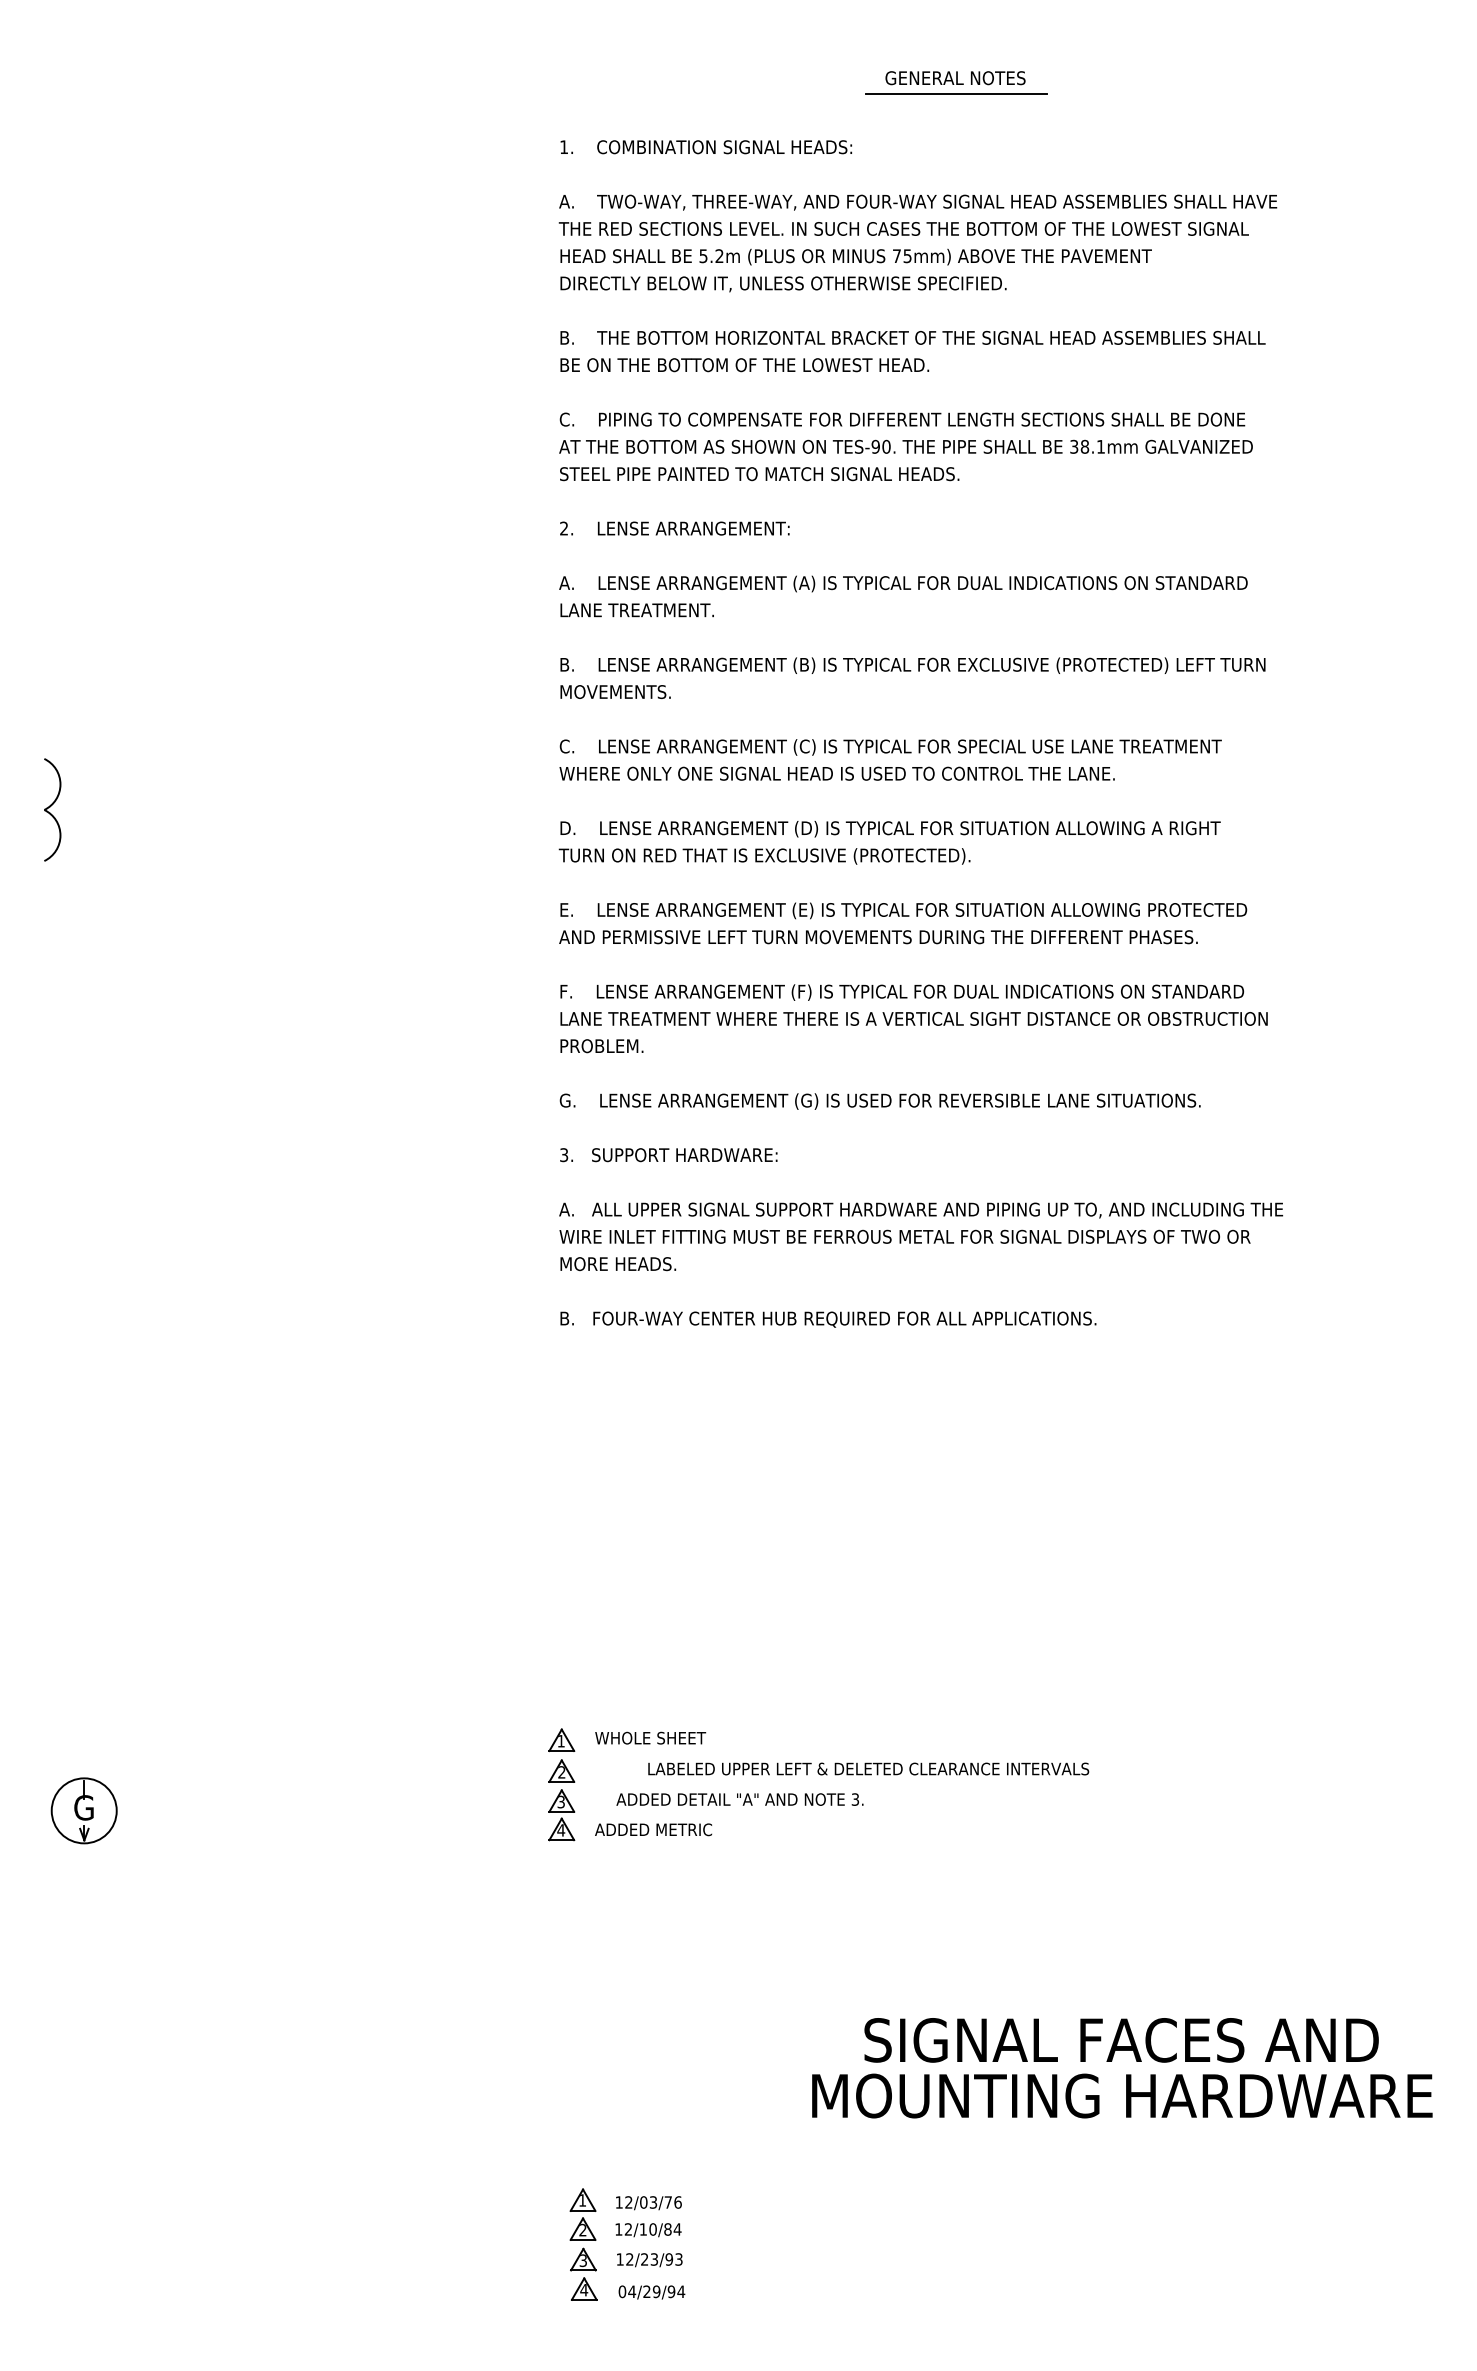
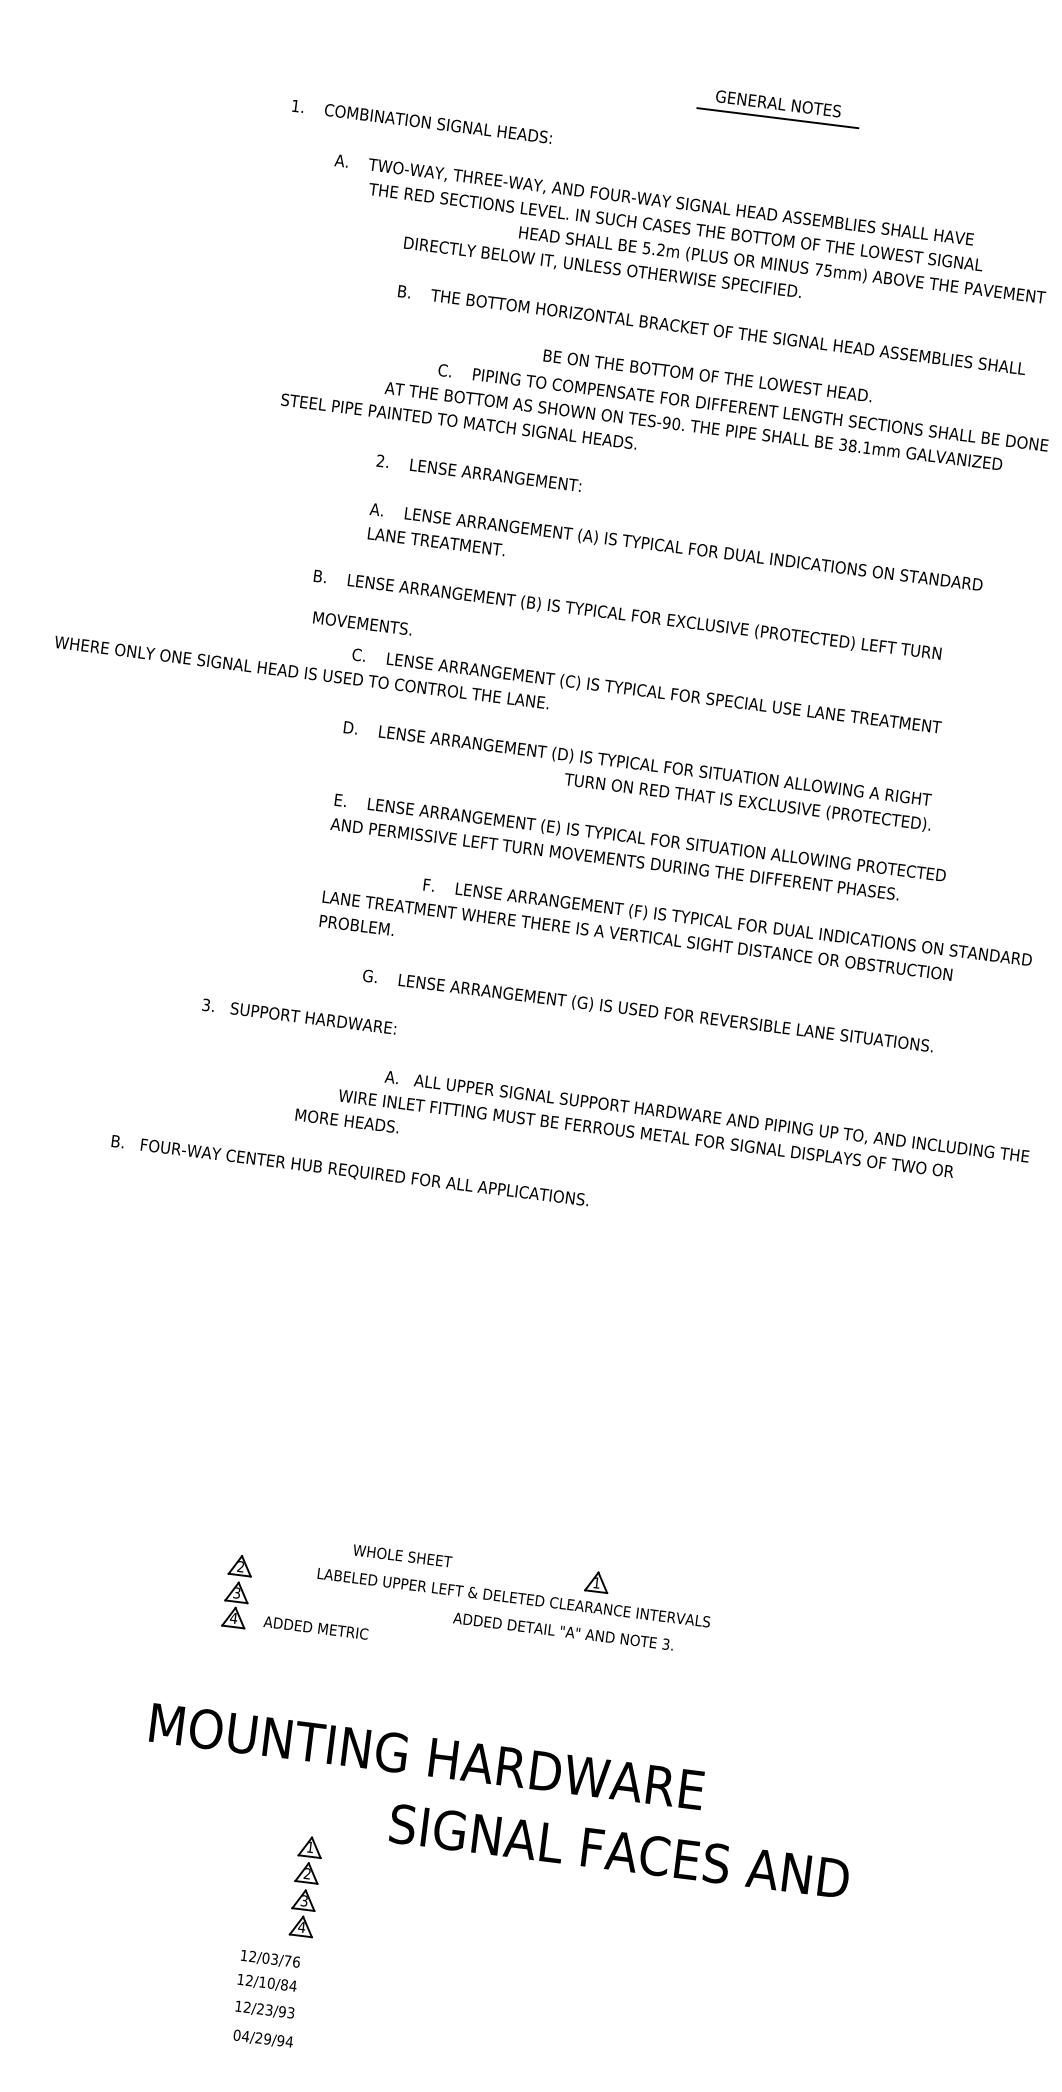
text: (705, 147) -> (421, 121), moved
text: (918, 202) -> (654, 200), moved
text: (903, 228) -> (675, 226), moved
text: (855, 256) -> (781, 265), moved
text: (744, 365) -> (707, 376), moved
text: (902, 419) -> (743, 407), moved
text: (759, 474) -> (458, 421), moved
text: (912, 665) -> (627, 615), moved
text: (615, 691) -> (362, 622), moved
text: (836, 773) -> (301, 672), moved
text: (764, 856) -> (747, 802), moved
text: (901, 992) -> (727, 923), moved
text: (879, 1101) -> (647, 1011), moved
text: (668, 1155) -> (299, 1016), moved
text: (921, 1210) -> (707, 1117), moved
text: (904, 1236) -> (645, 1133), moved
text: (828, 1319) -> (350, 1171), moved
text: (650, 1737) -> (402, 1555), moved
part: (561, 1740) -> (597, 1582), moved
text: (739, 1799) -> (562, 1631), moved
text: (1121, 2040) -> (619, 1851), moved
text: (1122, 2095) -> (427, 1756), moved
part: (583, 2244) -> (306, 1886), moved

